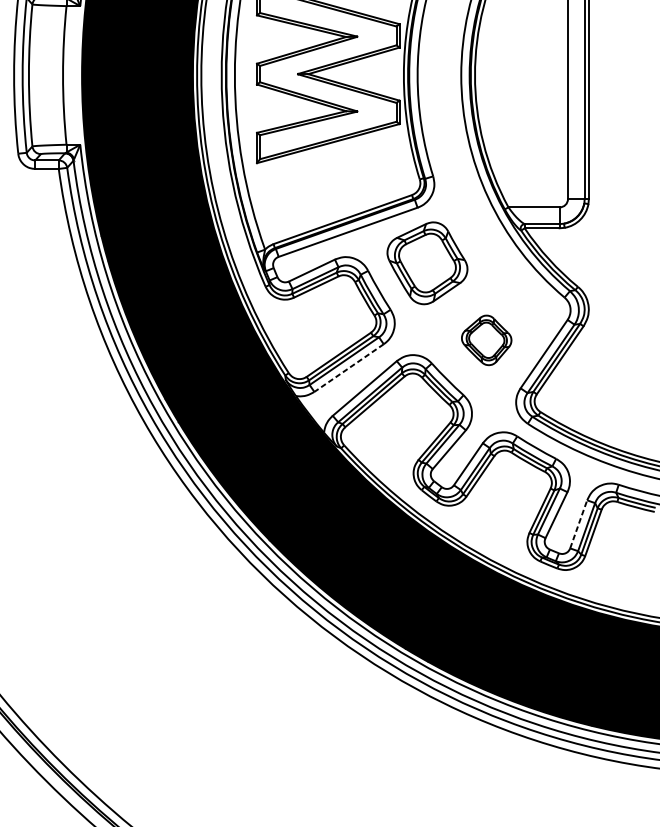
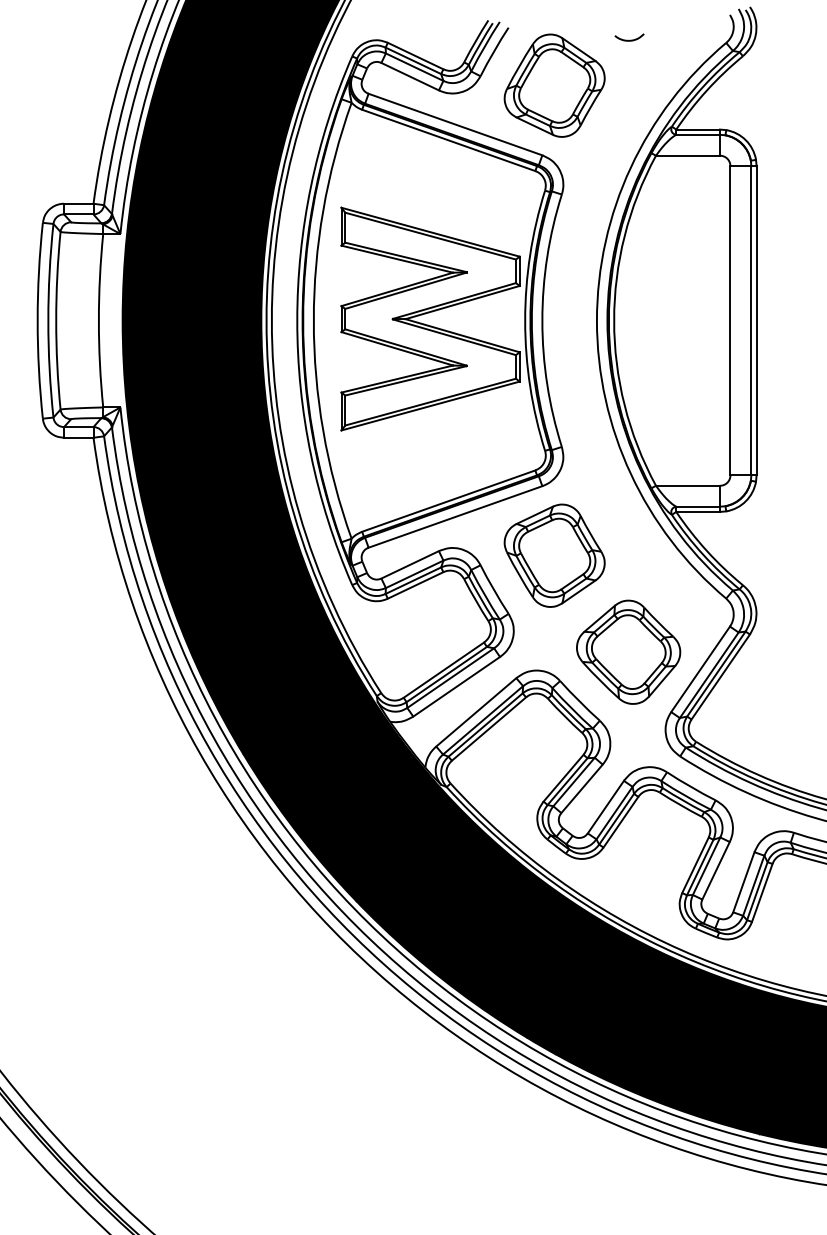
part: (486, 339) -> (628, 651), size x1.67
line: (348, 367) -> (456, 686), dashed -> solid
line: (578, 524) -> (743, 882), dashed -> solid

